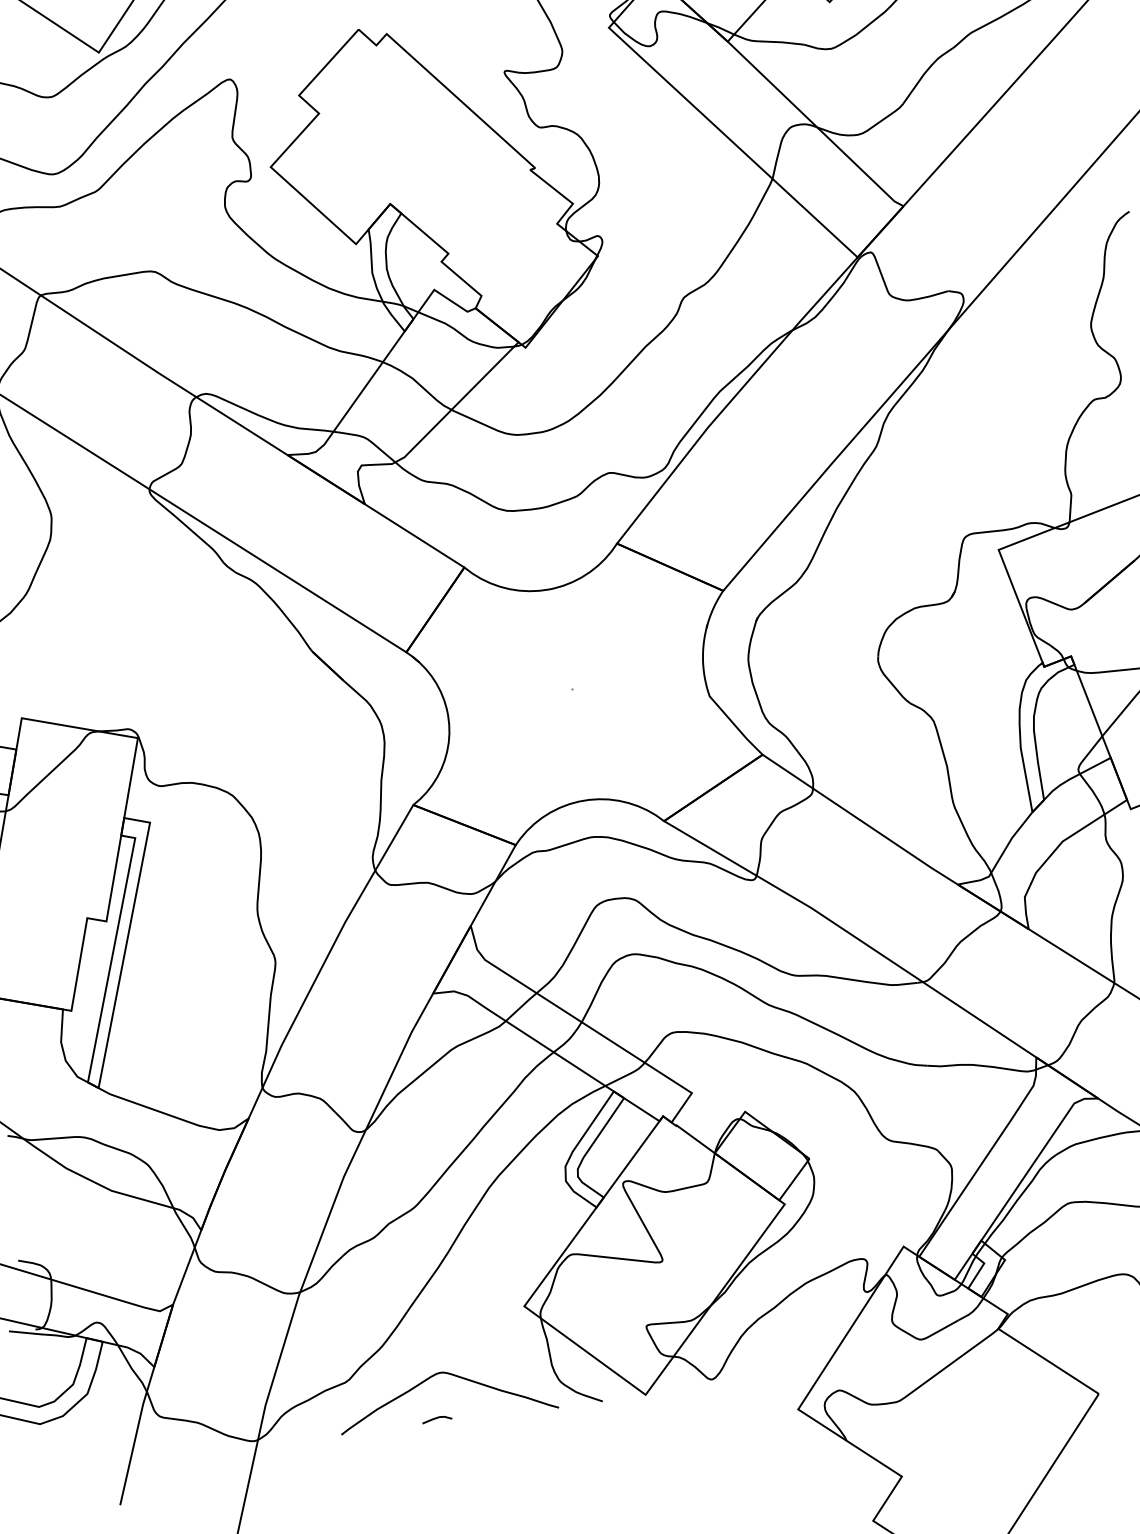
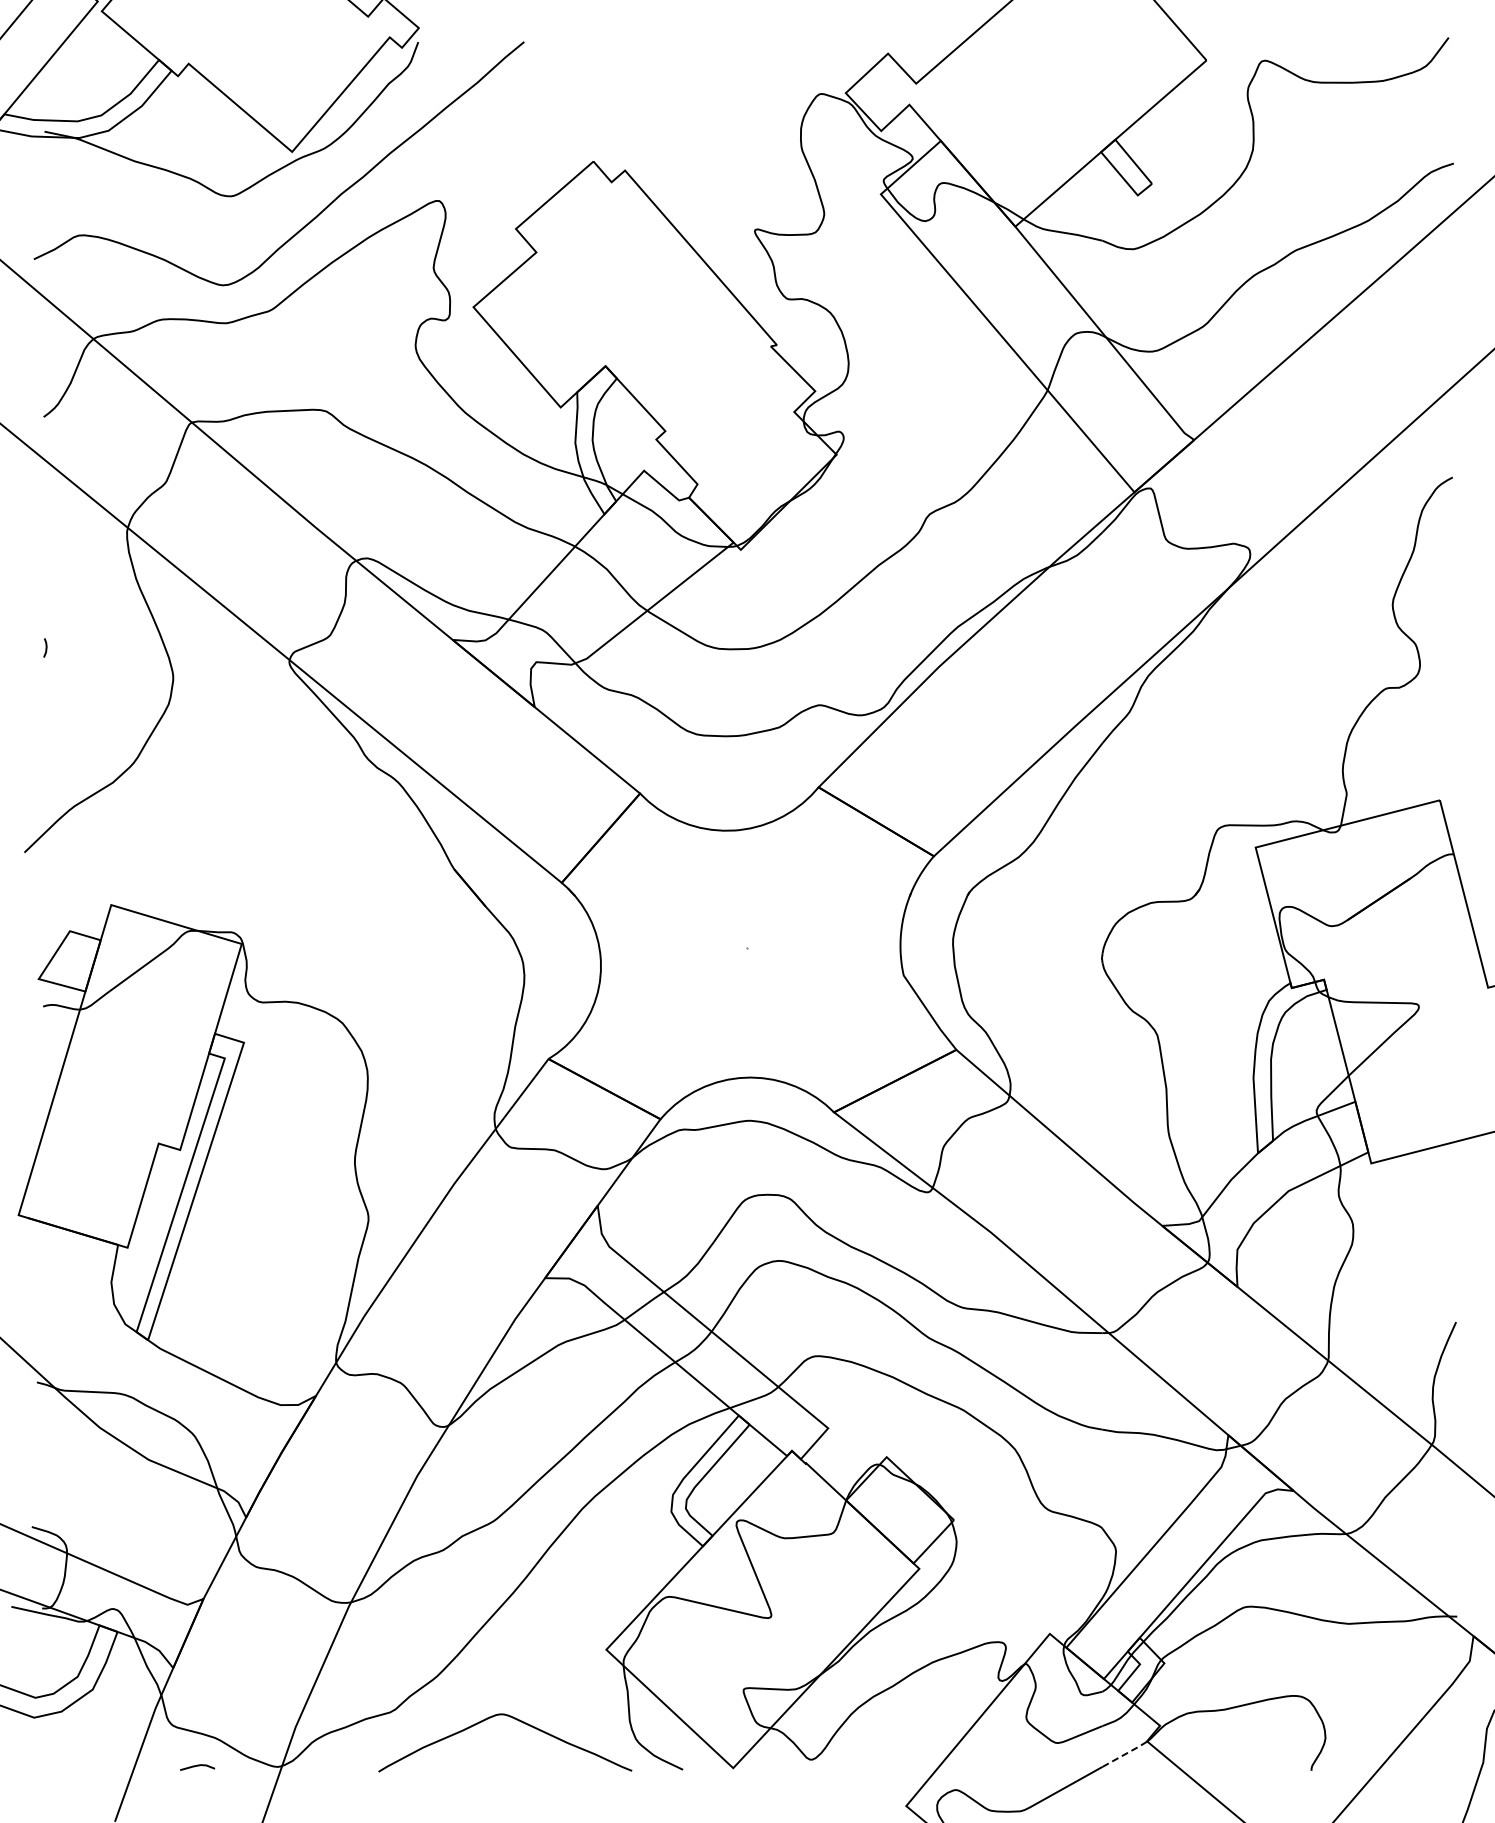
line: (981, 1341) -> (1125, 1753), solid -> dashed
line: (437, 1418) -> (197, 1766), moved

